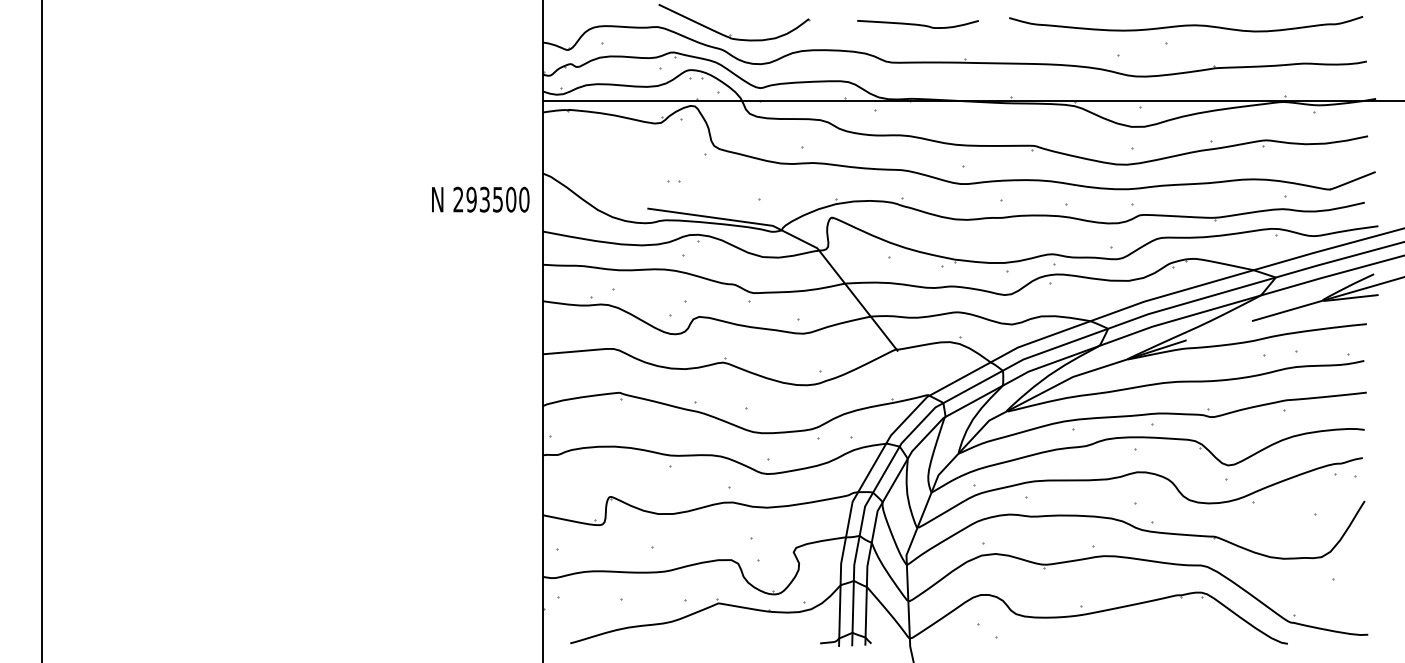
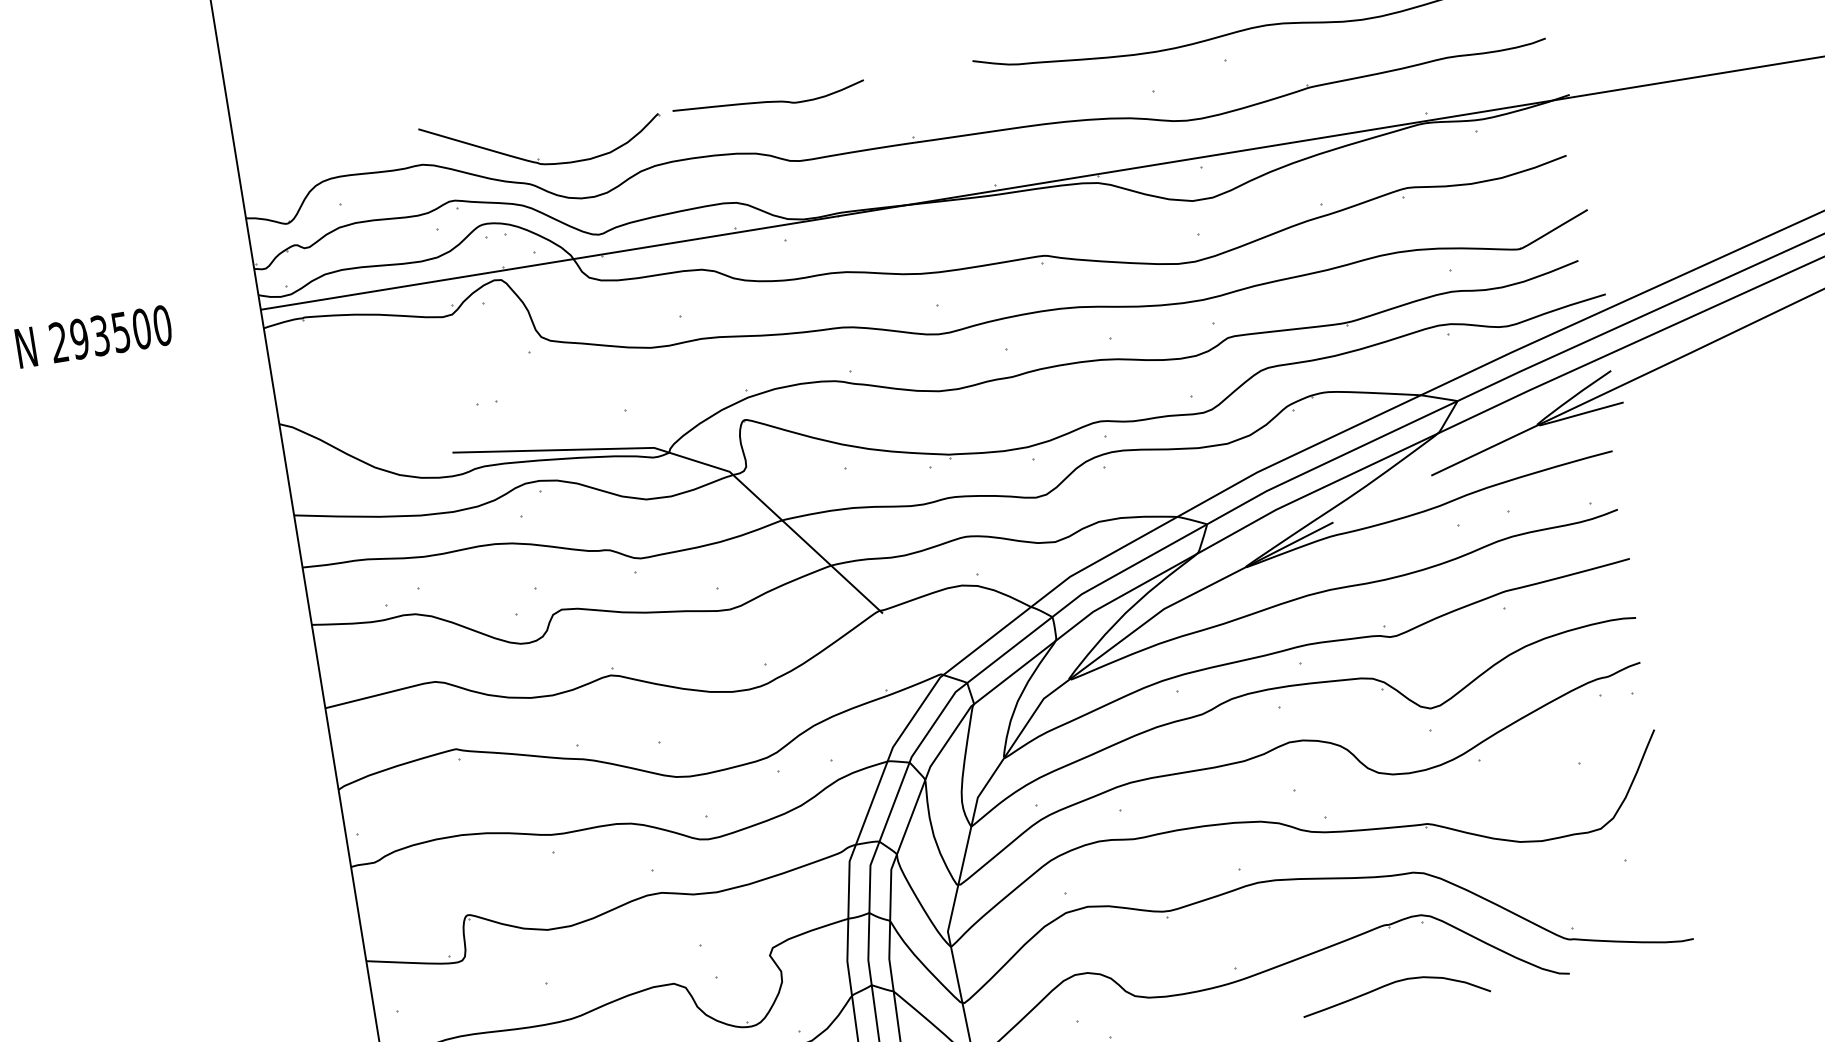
curve: (917, 24) -> (768, 101), moved
text: (480, 199) -> (93, 336), moved
curve: (1174, 633) -> (1388, 986), added

